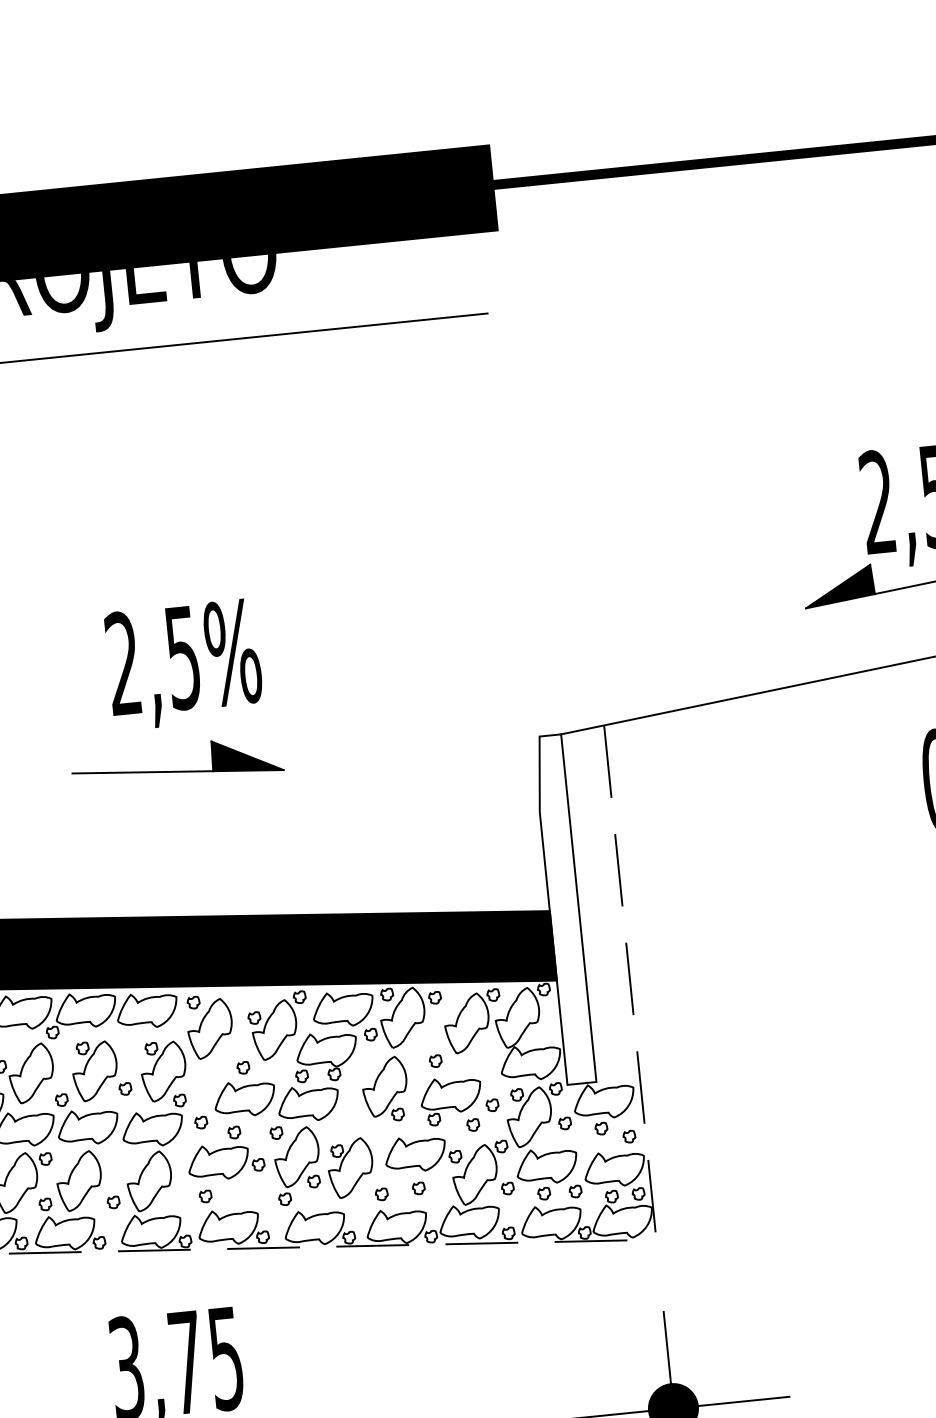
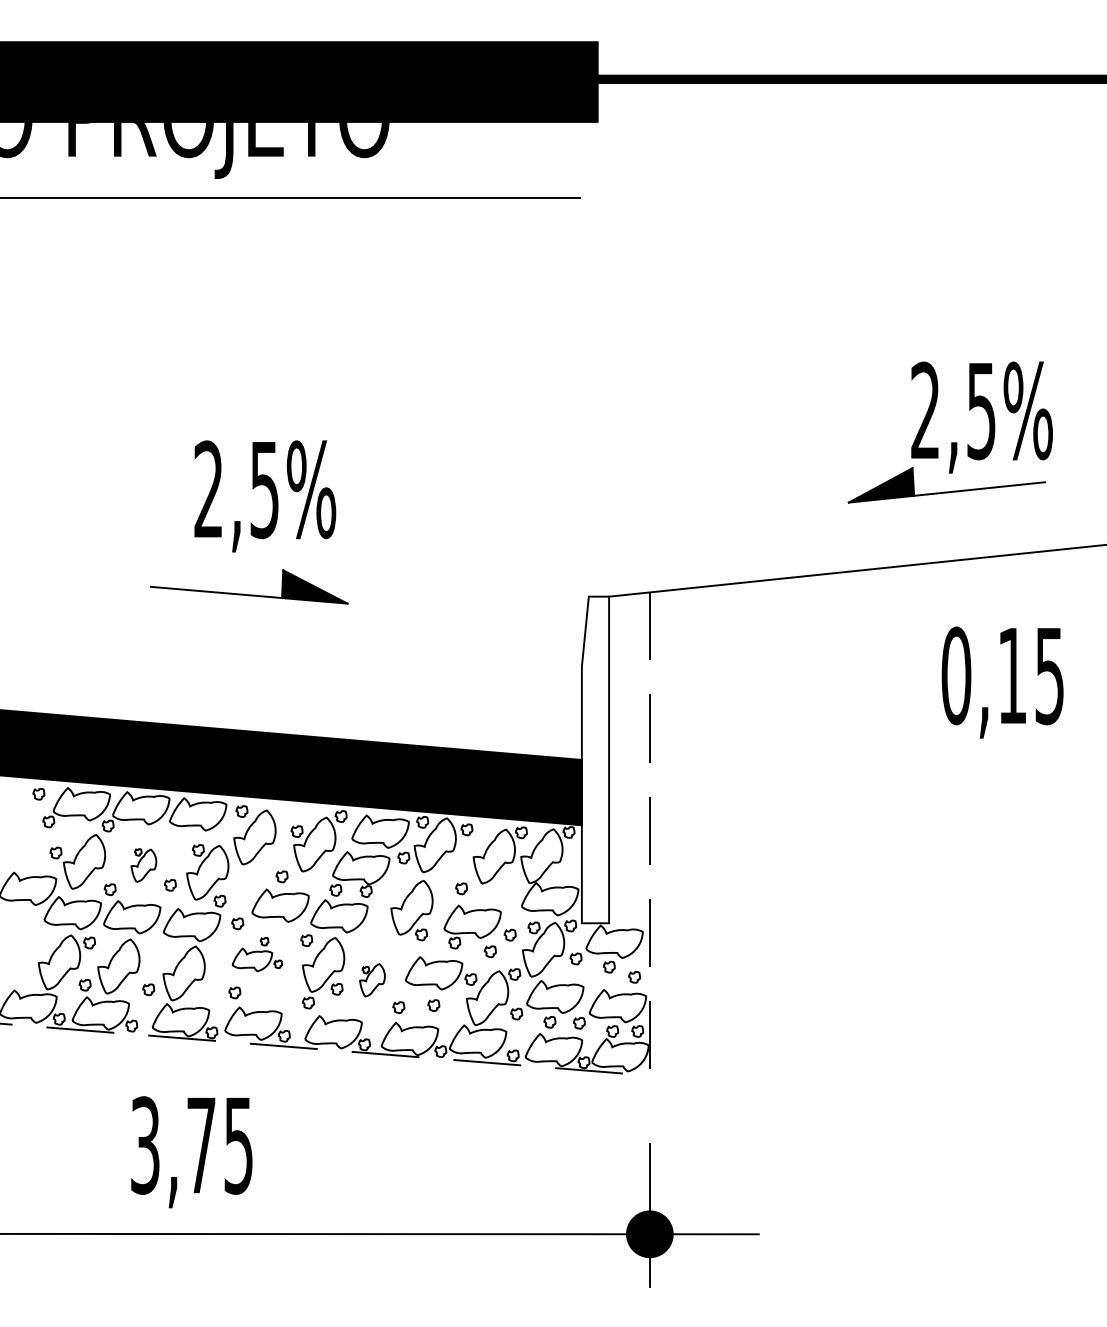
part: (94, 1070) -> (143, 865), size x0.6
part: (225, 1153) -> (257, 954), size x0.7
part: (350, 1168) -> (372, 980), size x0.6

